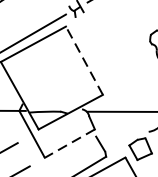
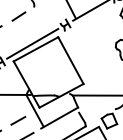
line: (83, 60) -> (70, 60), dashed -> solid
line: (67, 145) -> (59, 118), dashed -> solid

